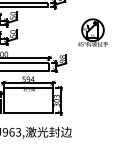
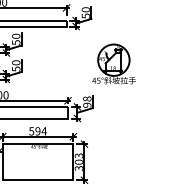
part: (92, 32) -> (113, 63), moved

